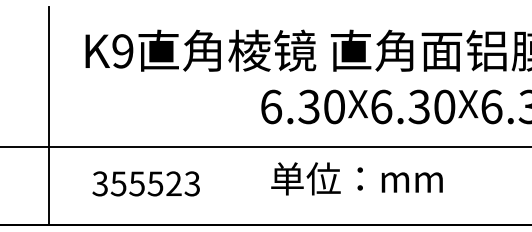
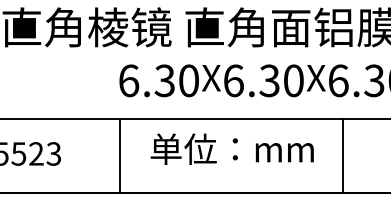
text: (356, 178) -> (231, 148), moved
line: (261, 186) -> (119, 156), added
line: (496, 186) -> (343, 156), added

